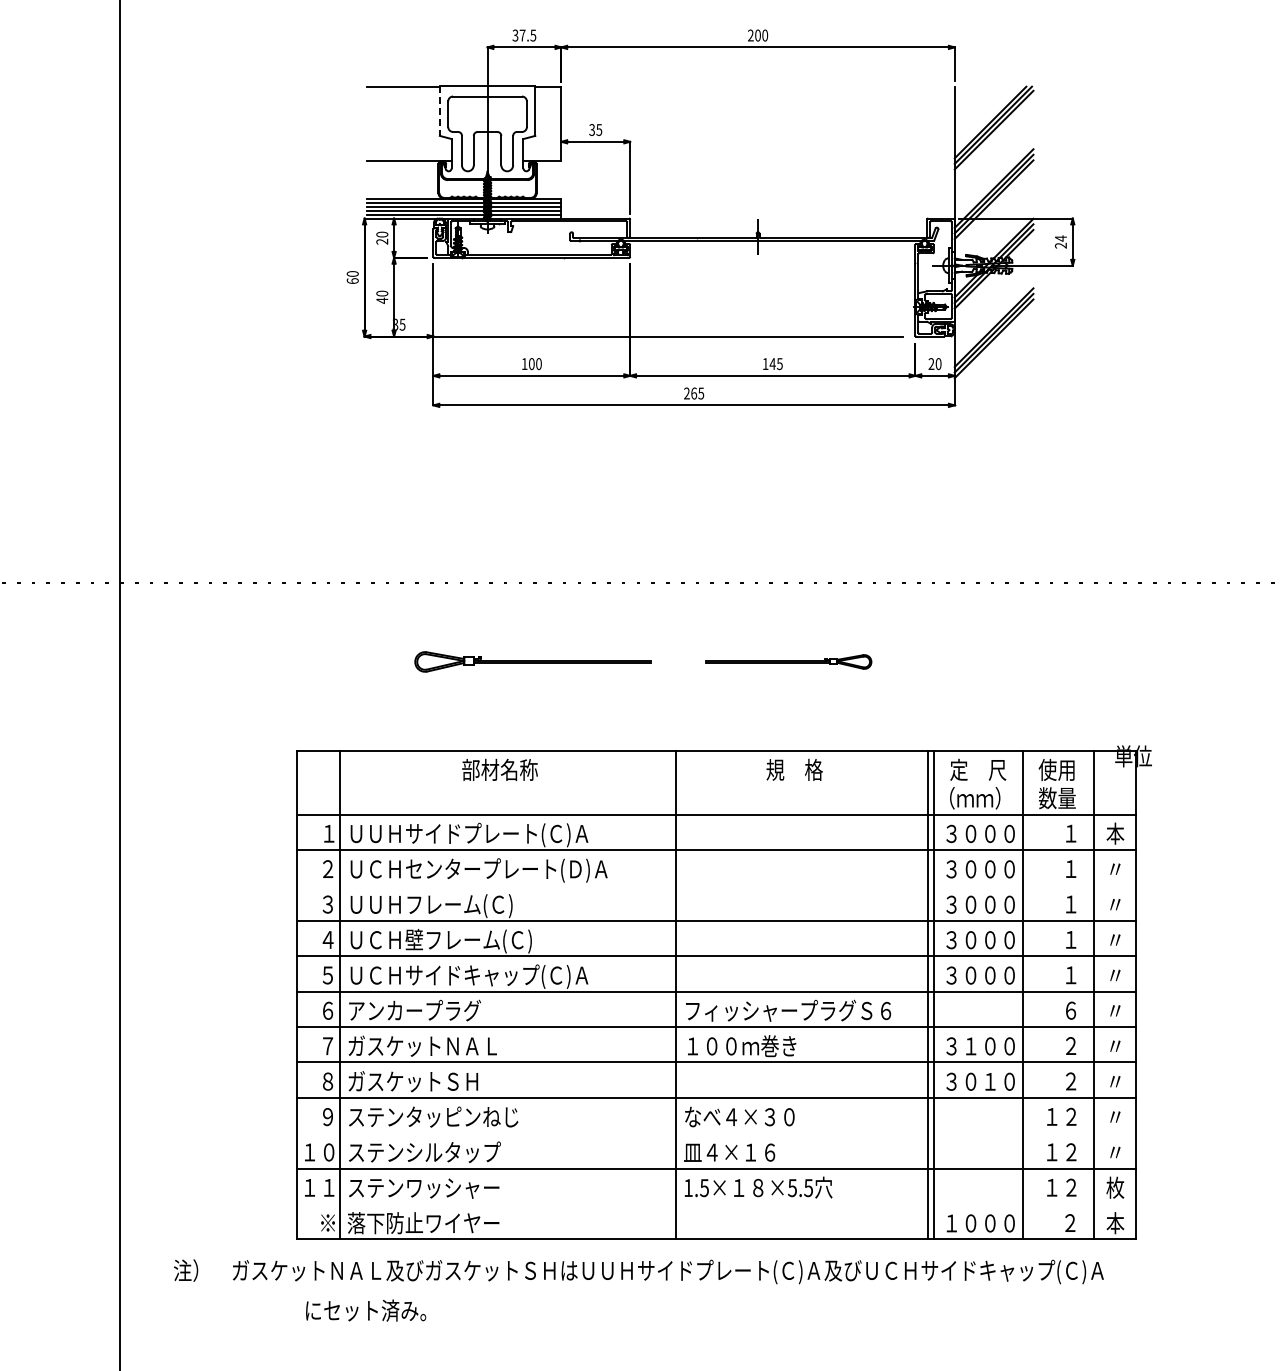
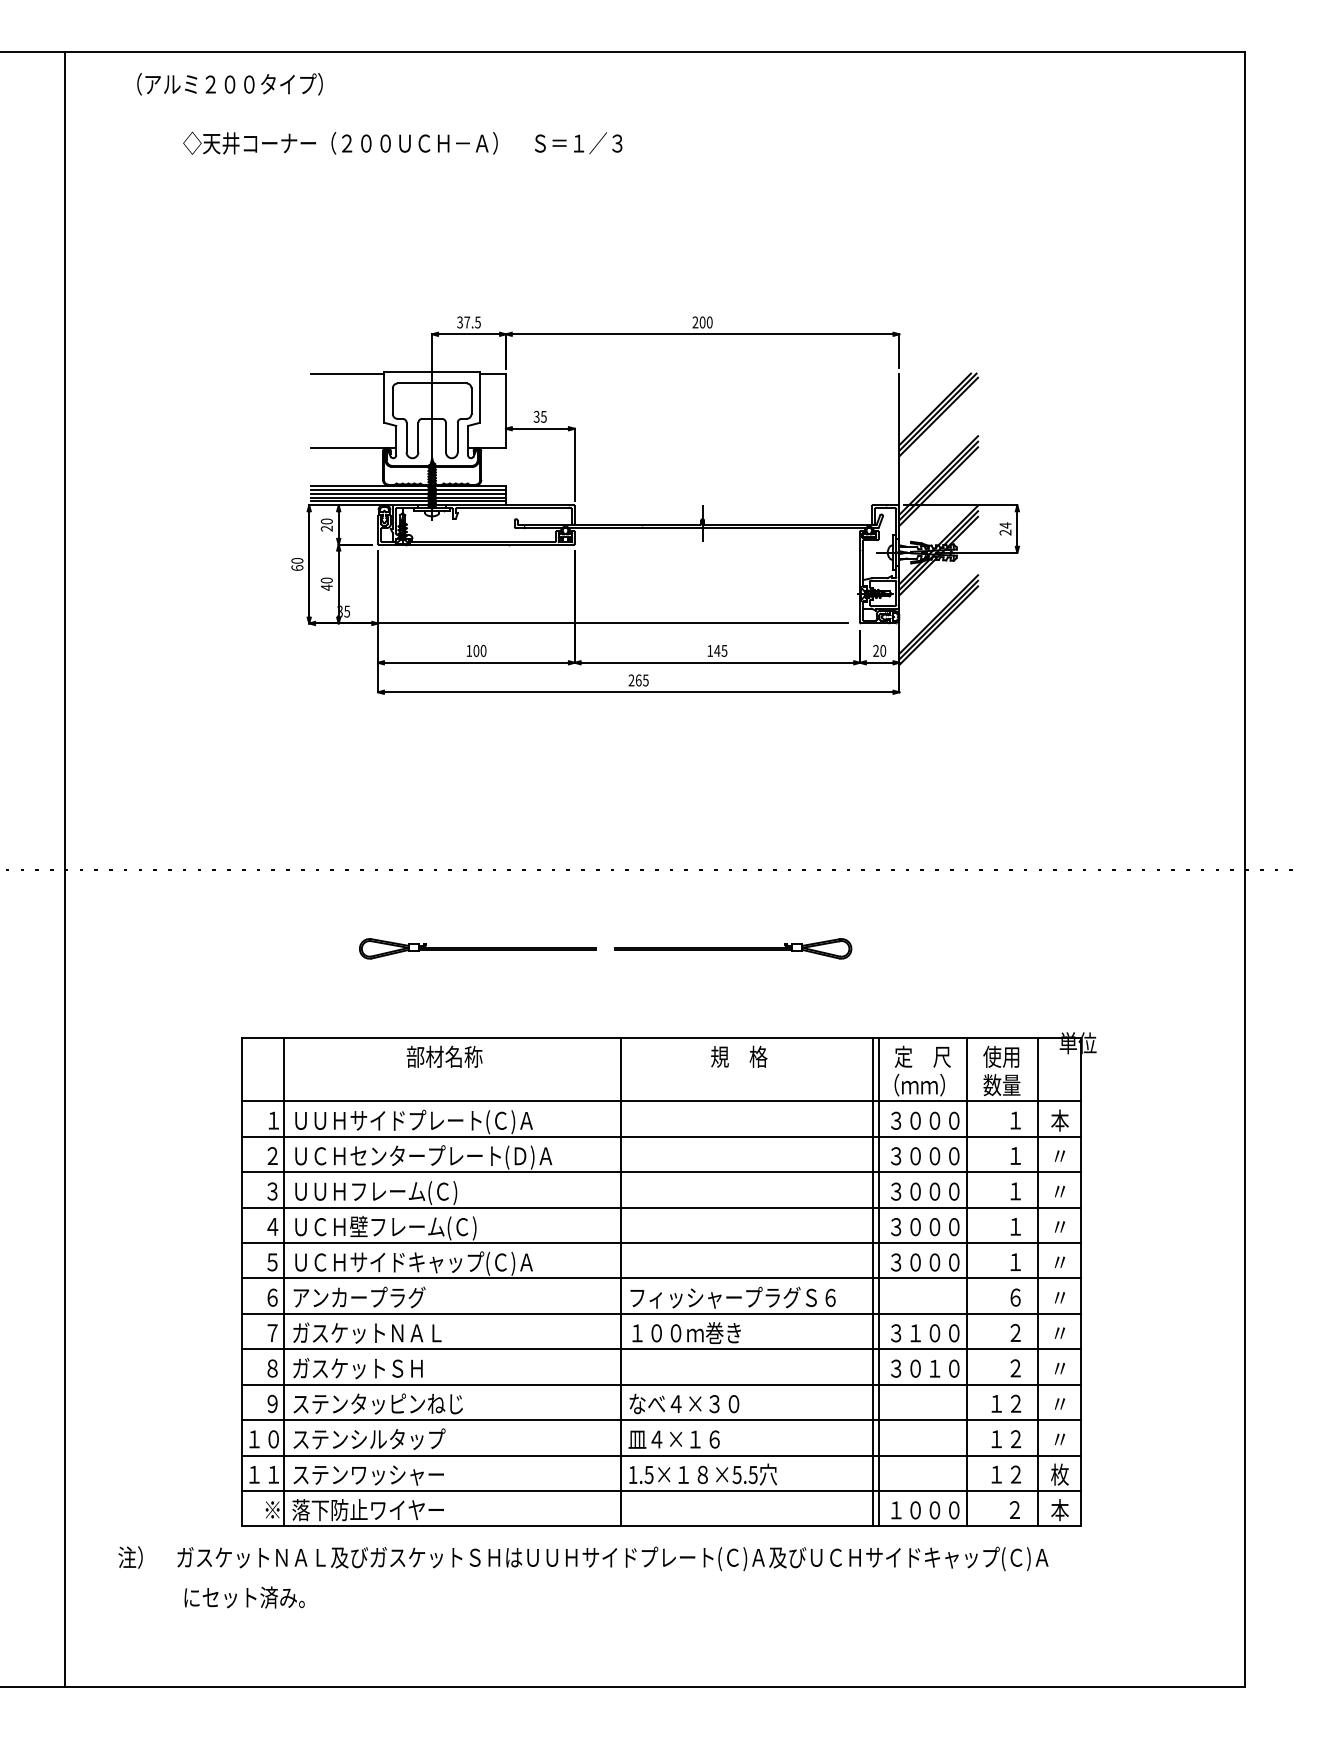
line: (439, 111) -> (384, 398), dashed -> solid
part: (788, 661) -> (733, 948), size x1.43
line: (715, 885) -> (660, 1172), added
line: (715, 1133) -> (660, 1420), added
line: (715, 1203) -> (660, 1490), added
text: (365, 1310) -> (244, 1597), moved

